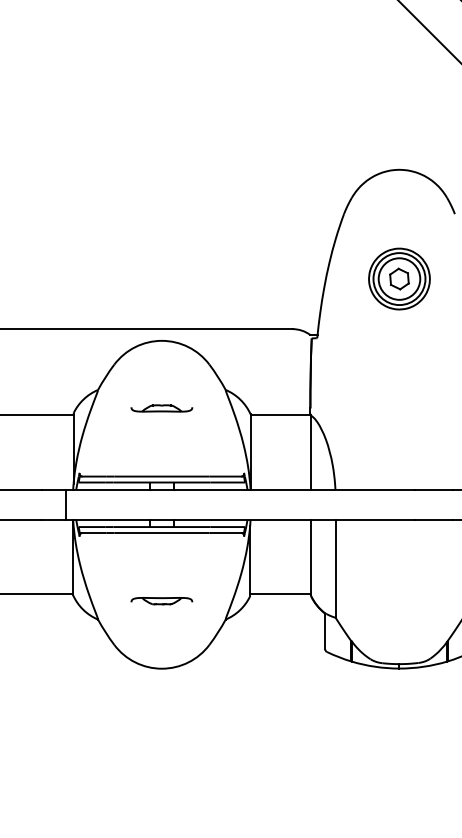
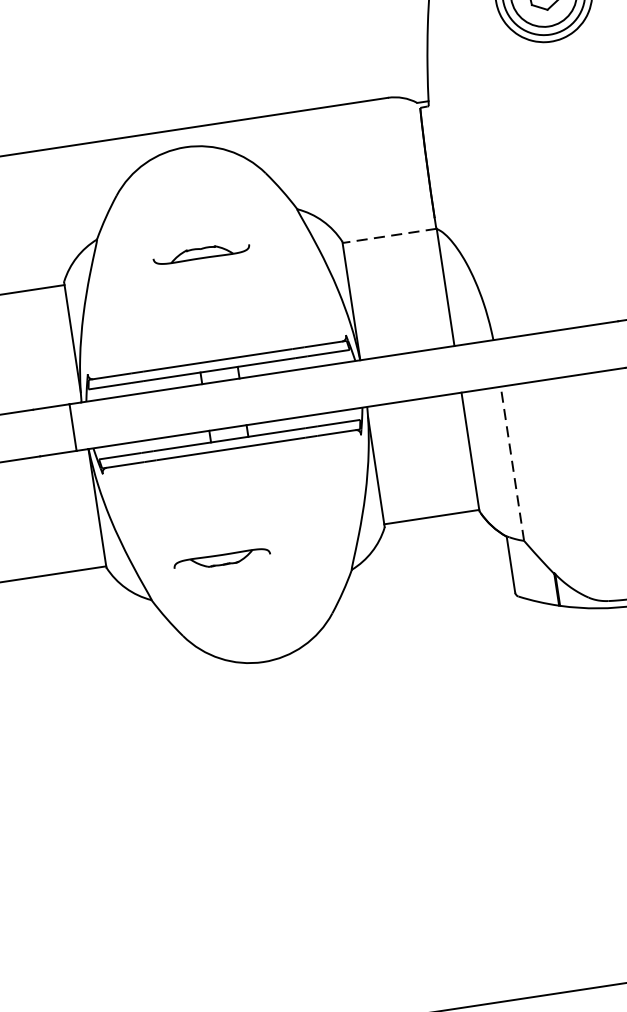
line: (280, 415) -> (389, 236), solid -> dashed
line: (335, 568) -> (512, 463), solid -> dashed
part: (161, 601) -> (221, 560), moved

